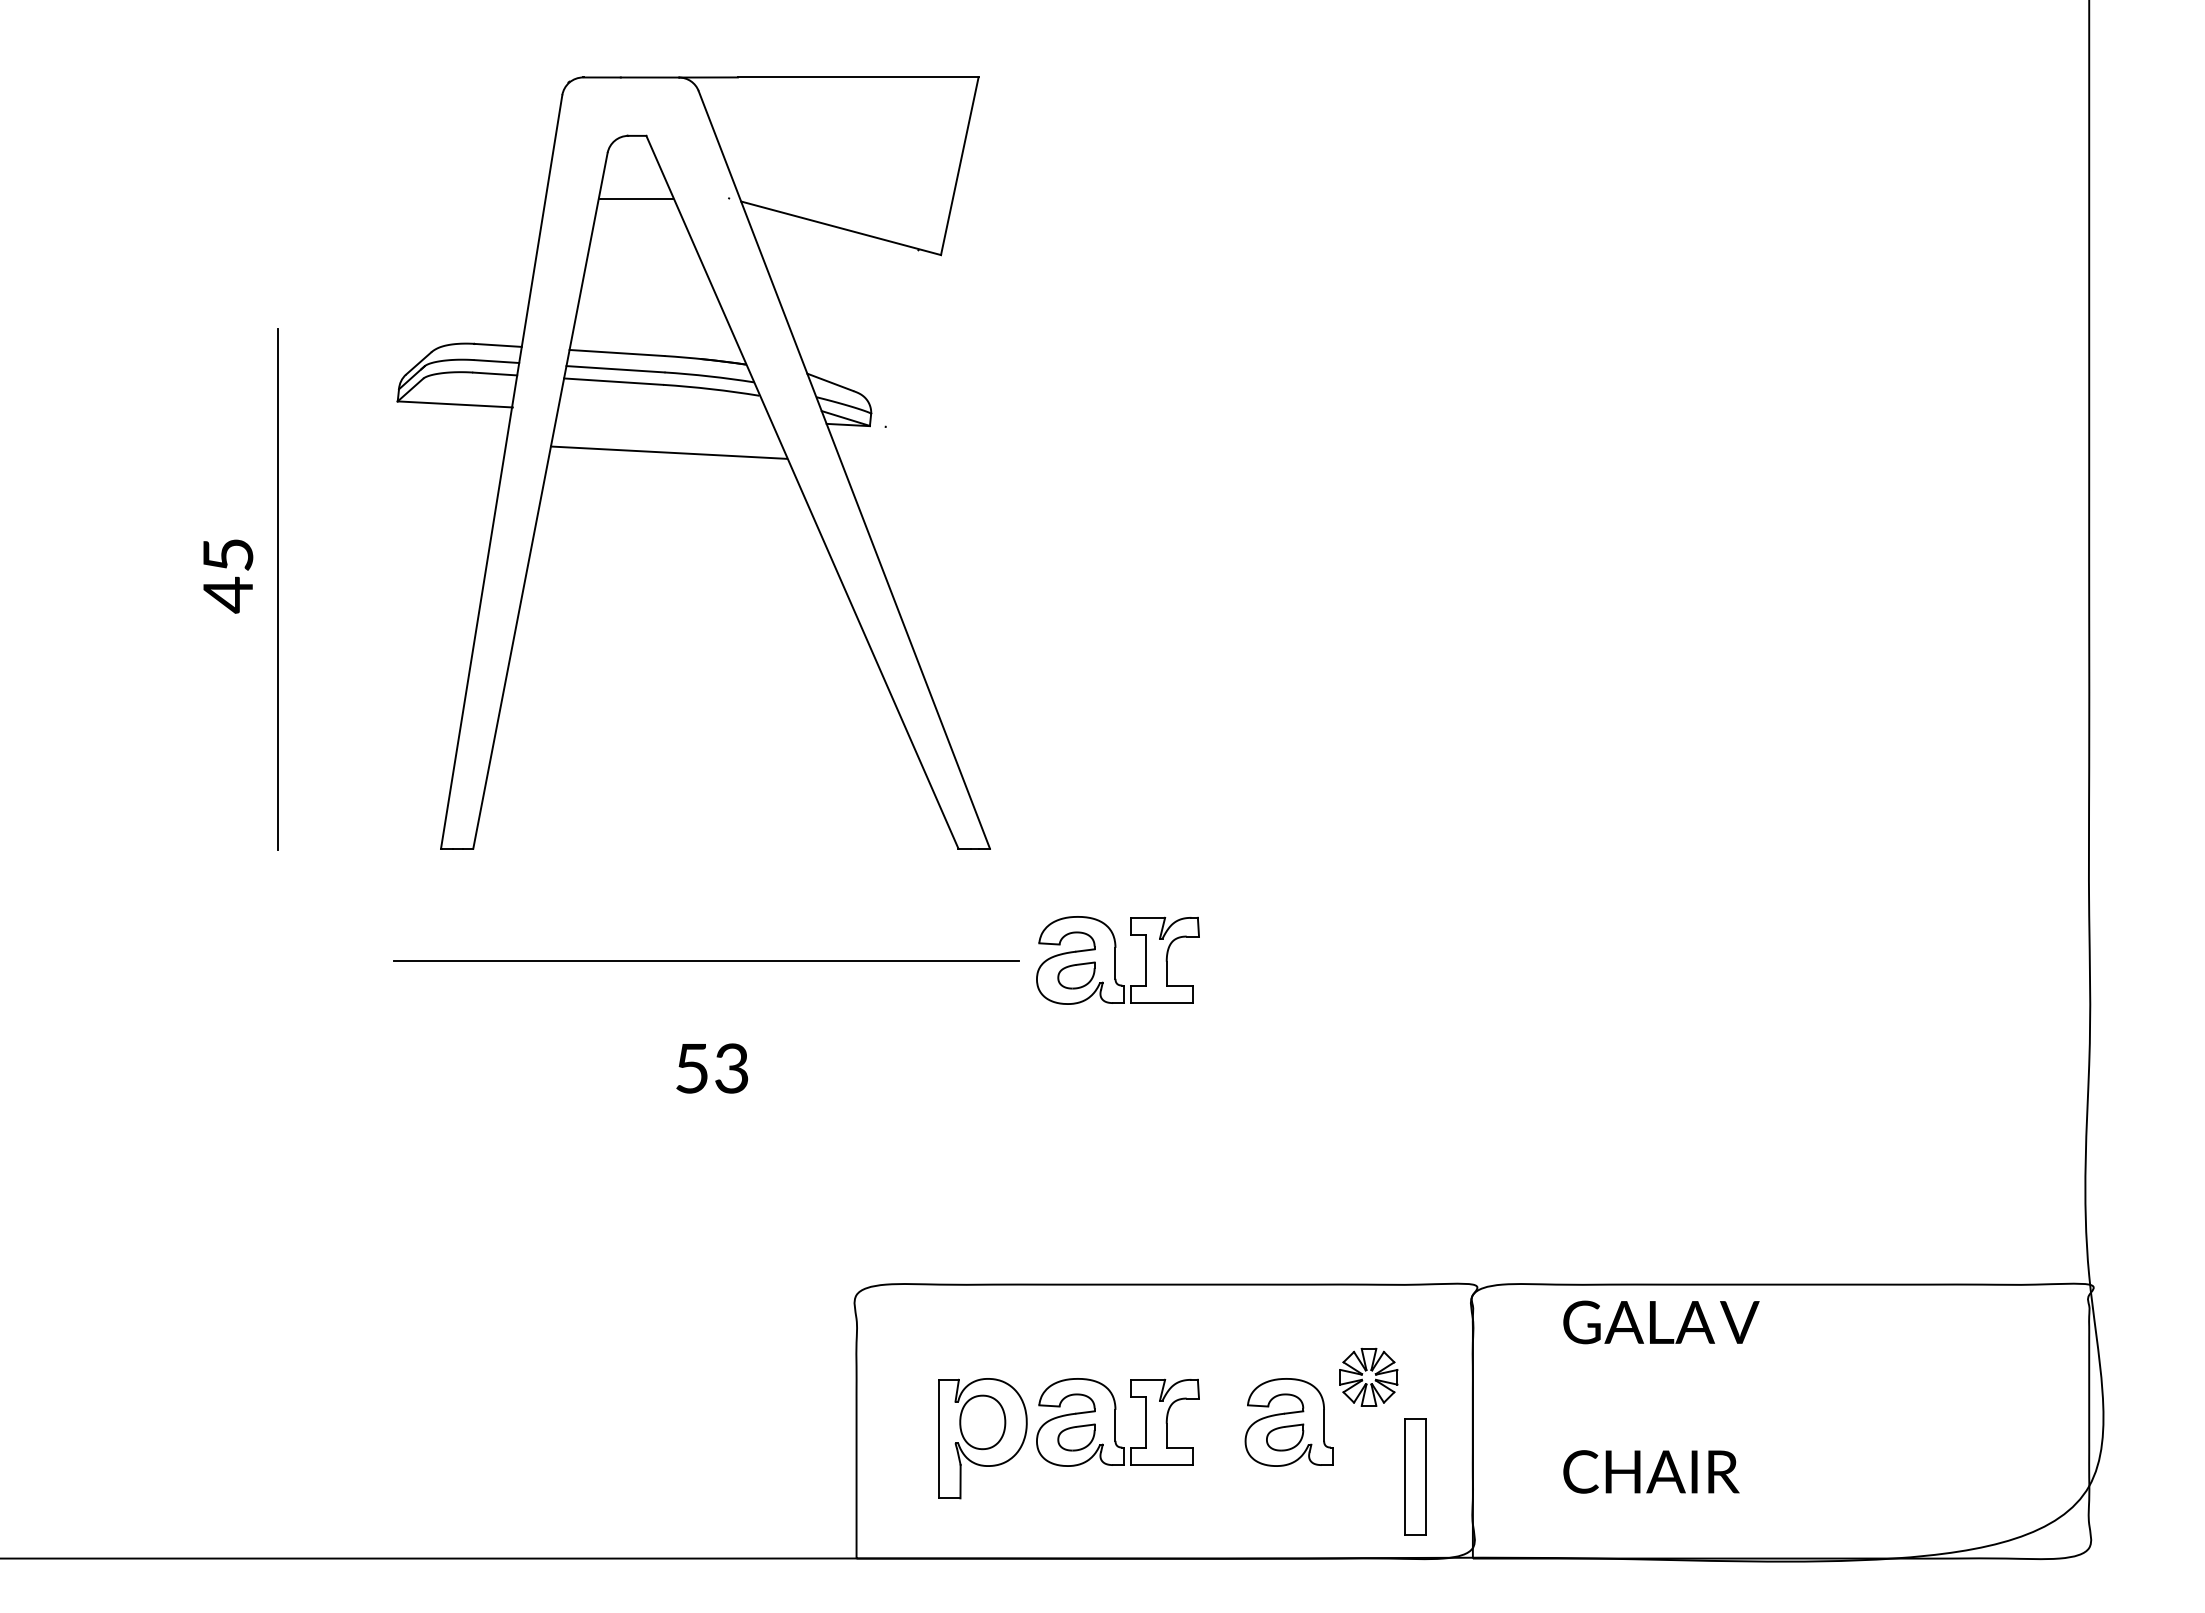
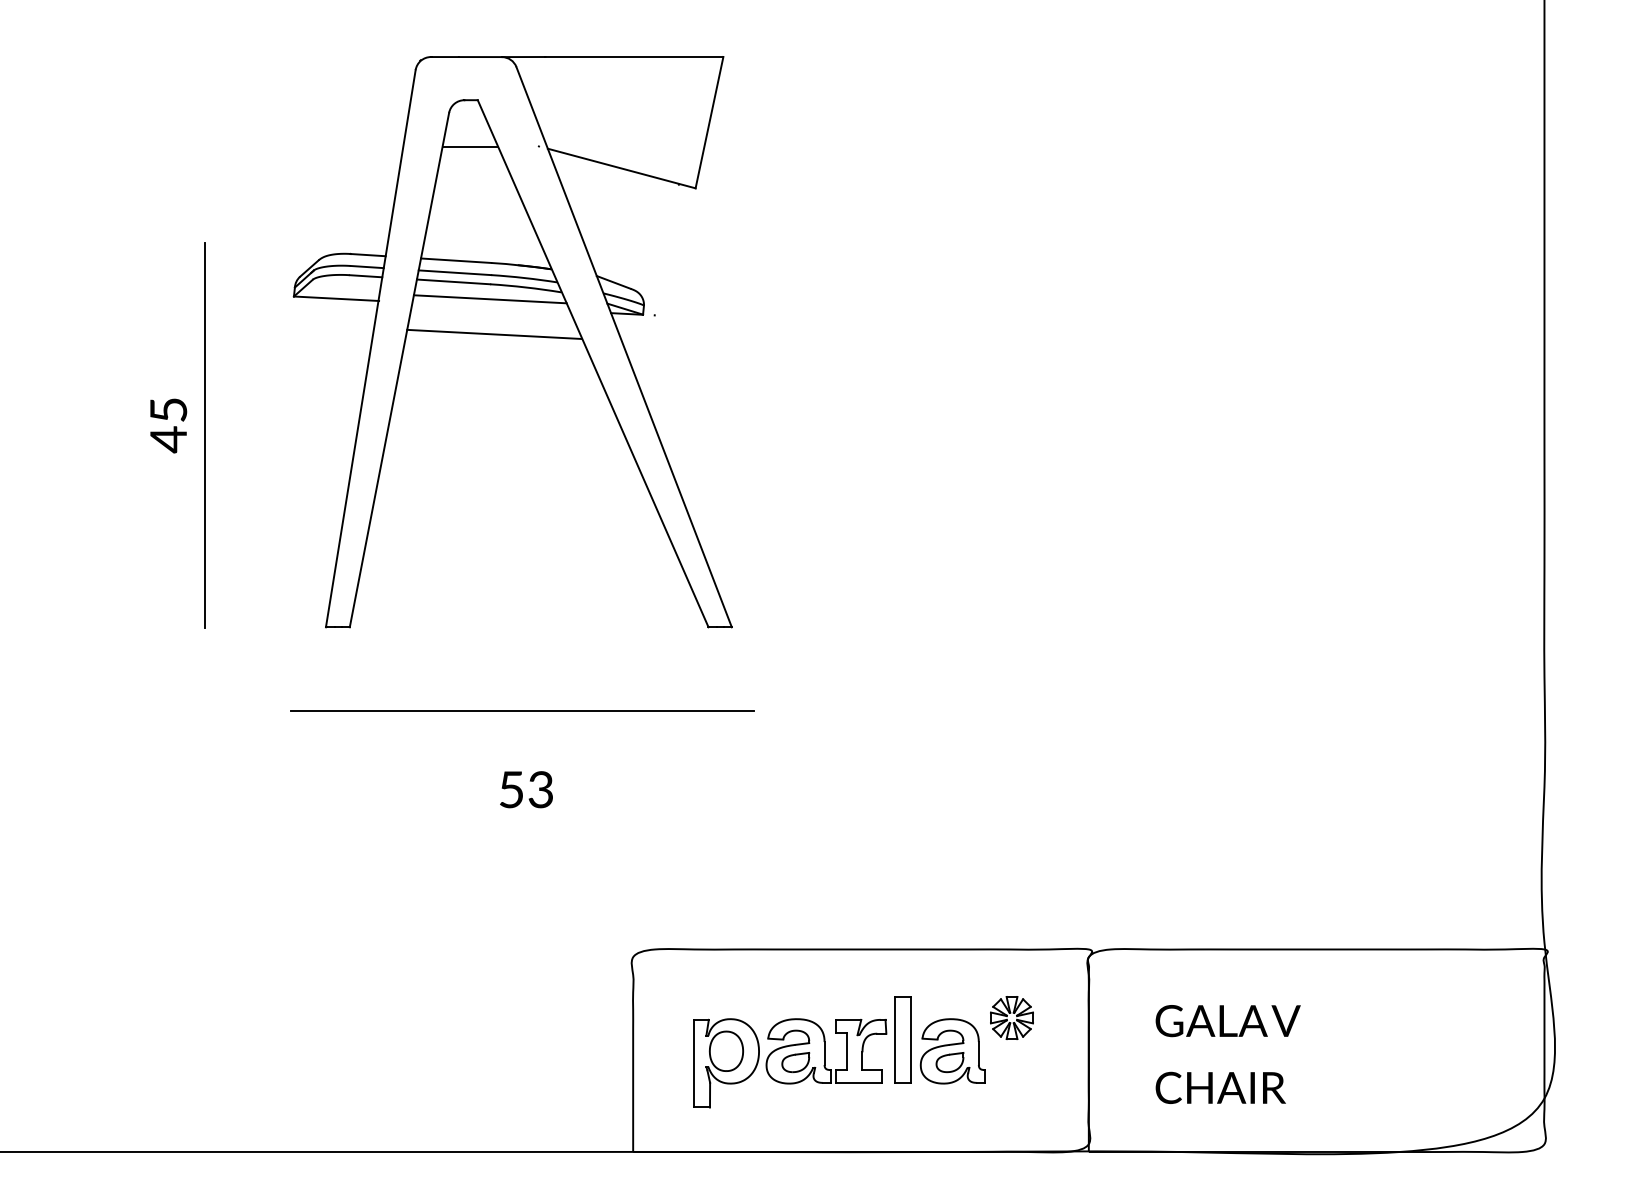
line: (662, 404) -> (489, 298), added
part: (1117, 960) -> (826, 709), removed
text: (1661, 1322) -> (1228, 1021), moved
part: (1415, 1476) -> (902, 1039), moved

